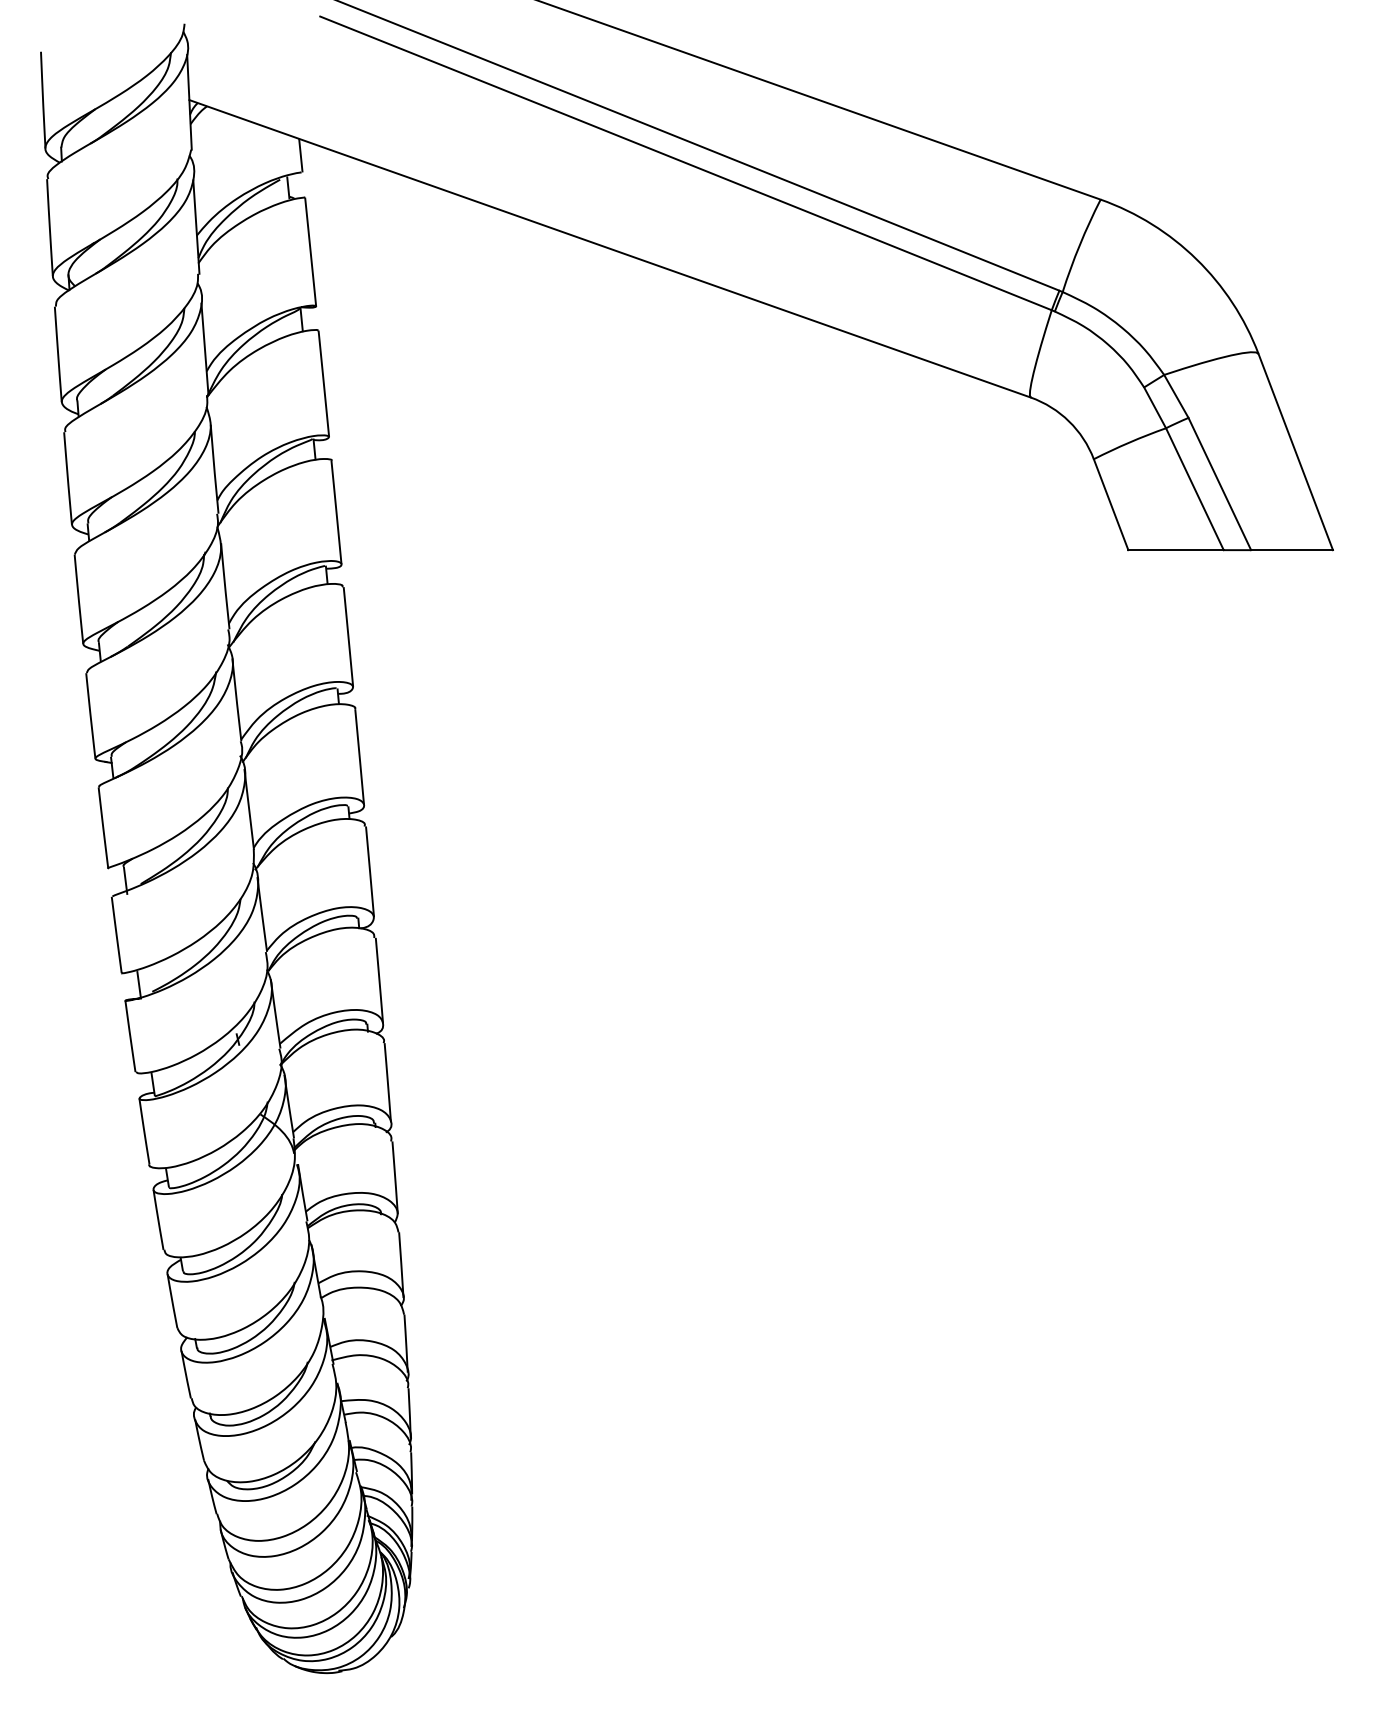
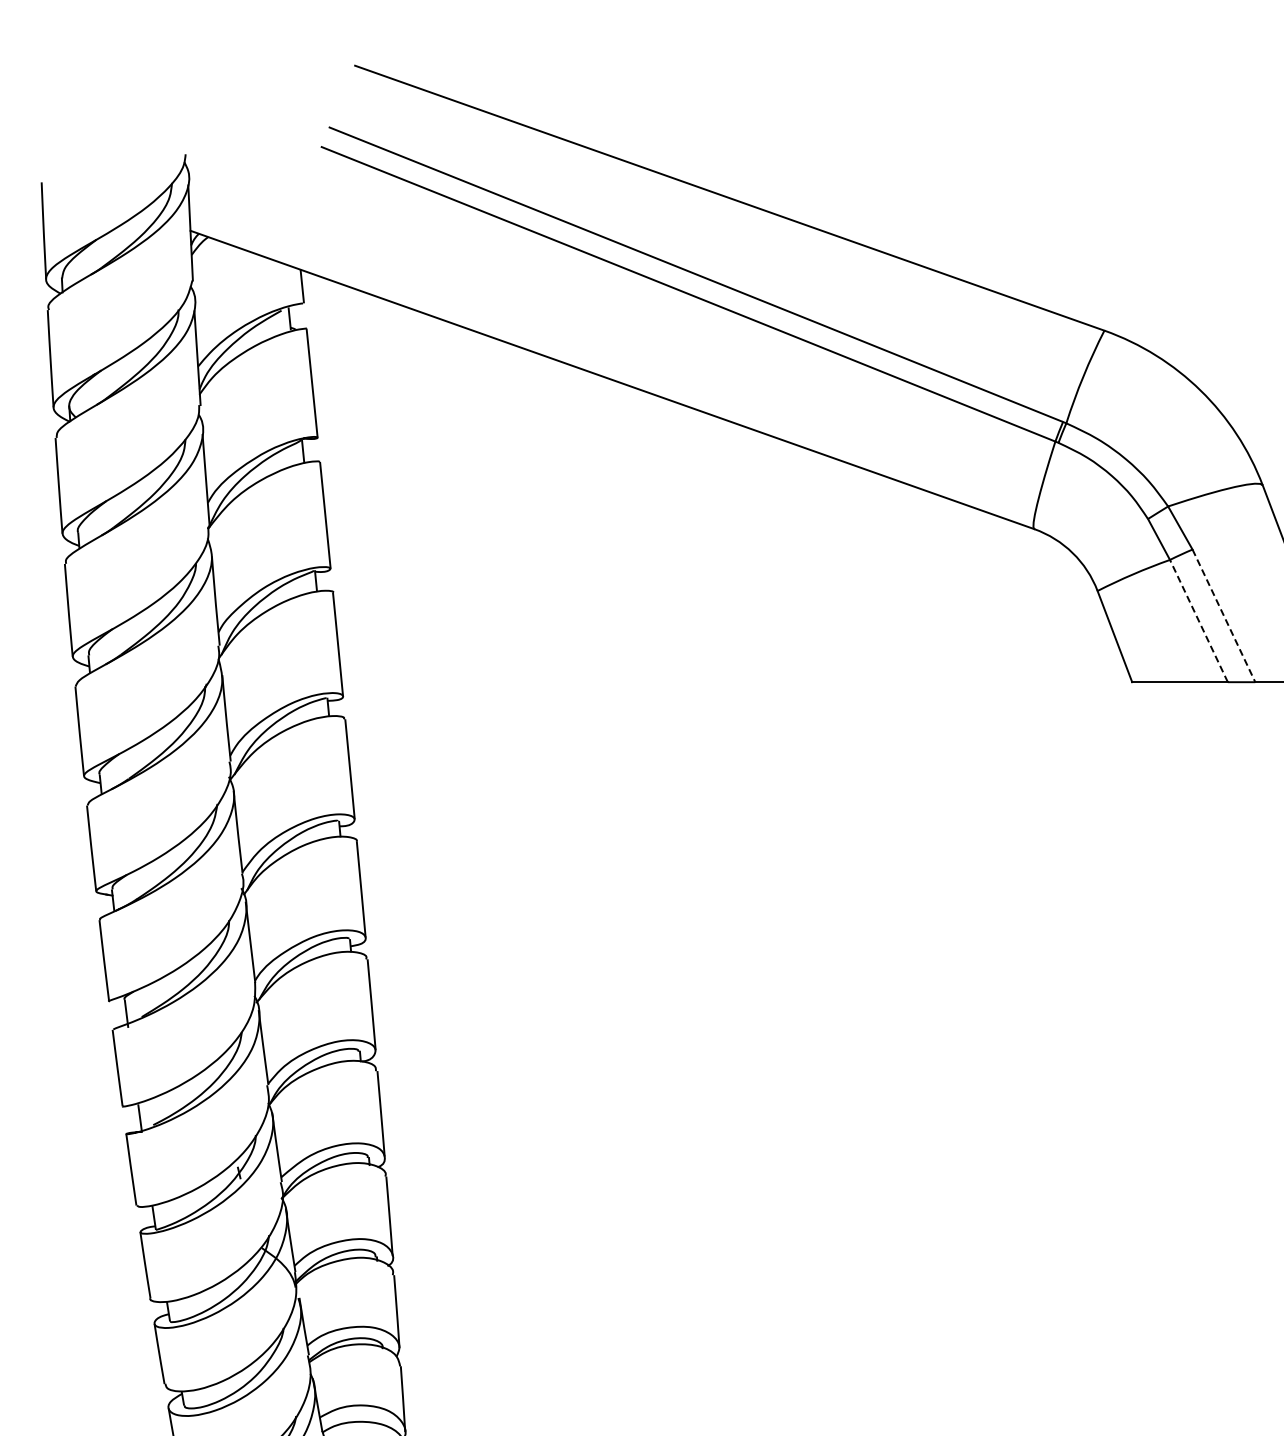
line: (1220, 484) -> (1224, 616), solid -> dashed
line: (1194, 488) -> (1198, 620), solid -> dashed

